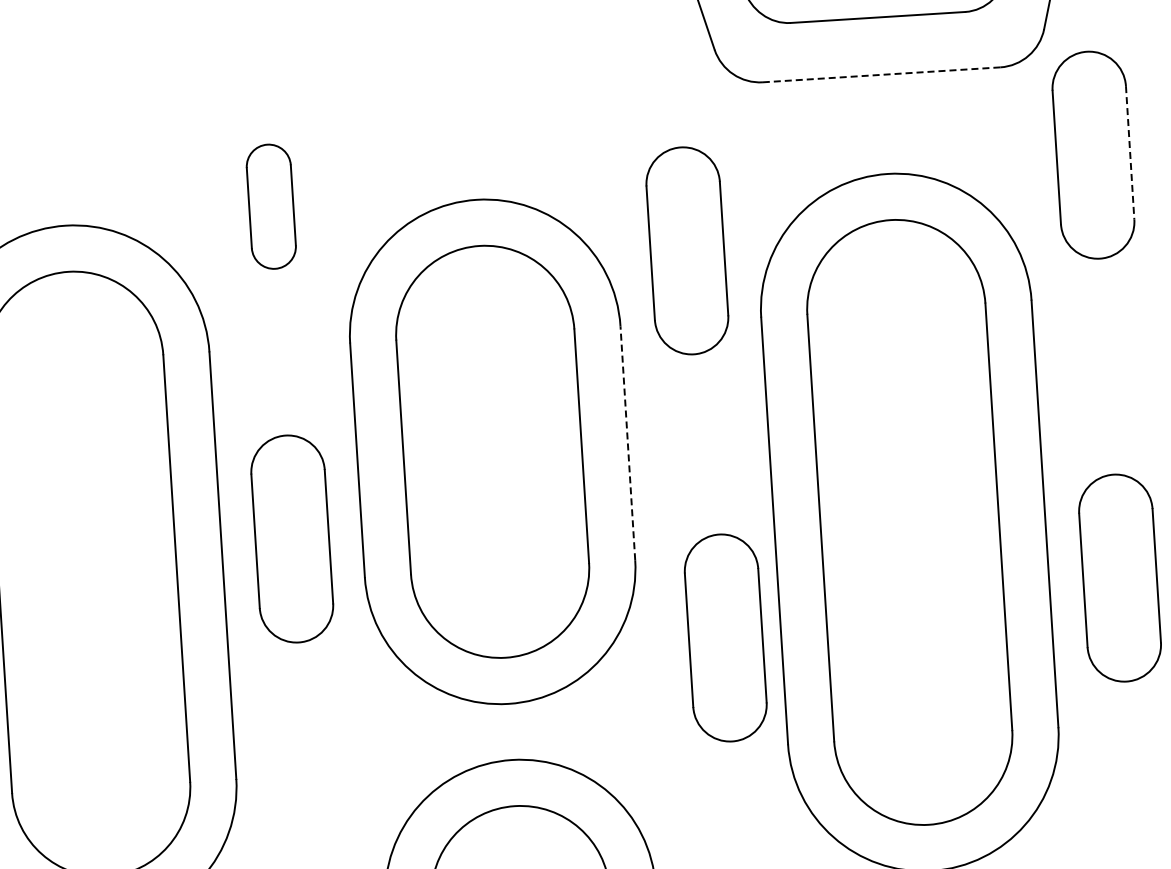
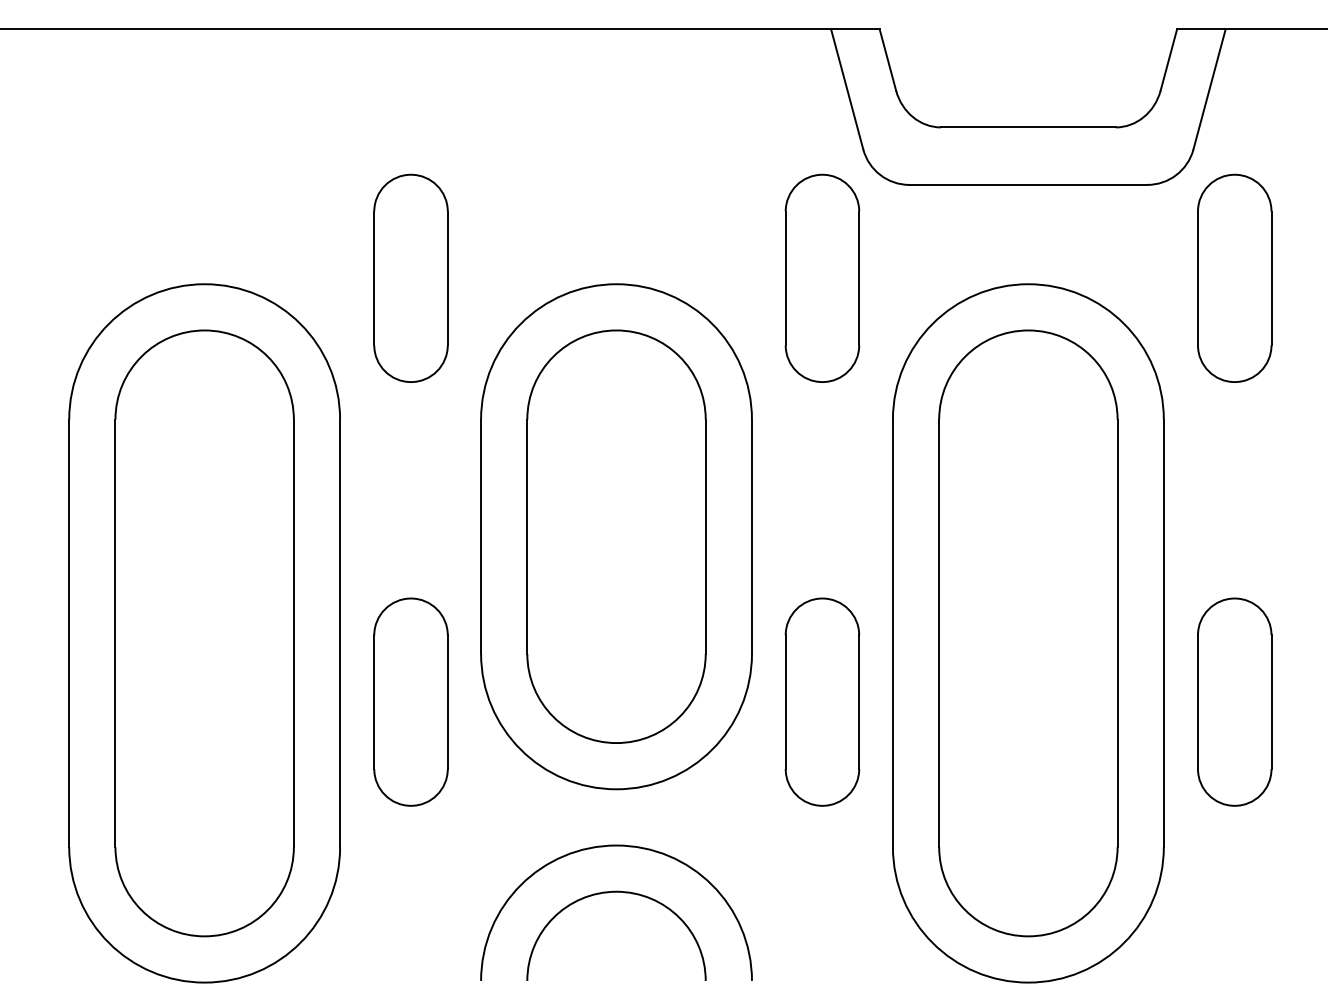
line: (881, 74) -> (1028, 184), dashed -> solid
line: (1130, 152) -> (1271, 278), dashed -> solid
part: (270, 206) -> (410, 277), size x1.67
part: (687, 249) -> (822, 277), moved
line: (627, 443) -> (751, 536), dashed -> solid
part: (291, 538) -> (410, 701), moved
part: (725, 637) -> (822, 701), moved

